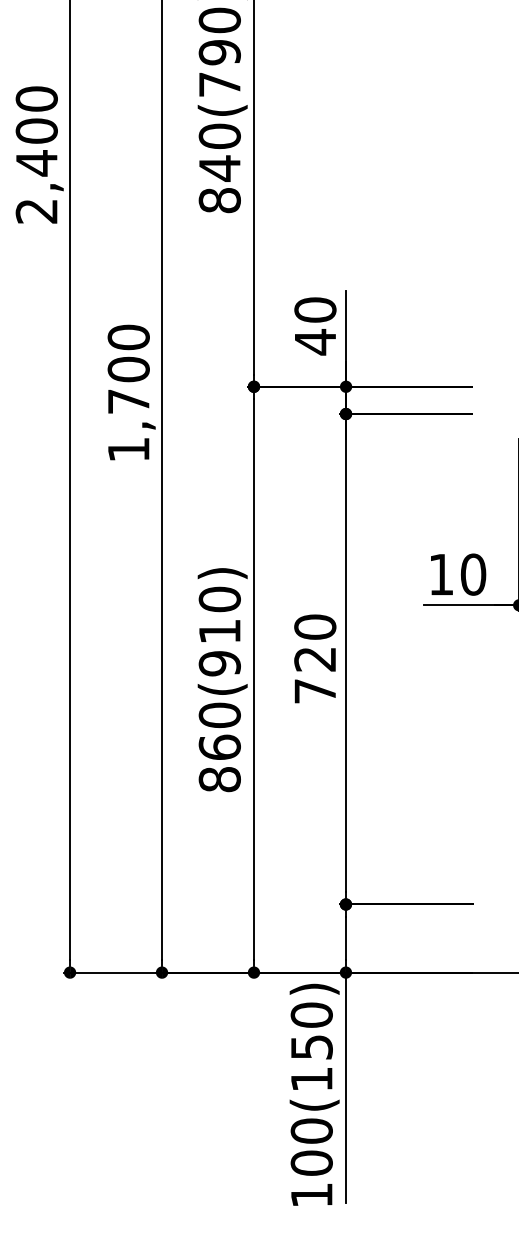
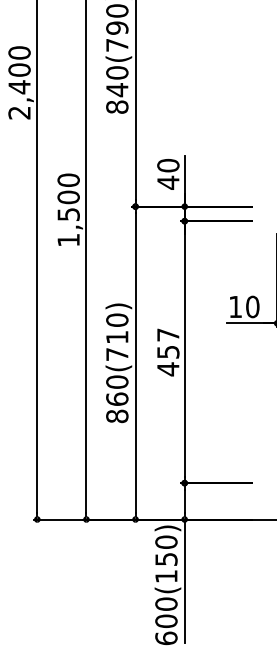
text: (128, 401) -> (68, 214), 1,700 -> 1,500
text: (315, 659) -> (168, 352), 720 -> 457
text: (220, 663) -> (117, 354), 860(910) -> 860(710)
text: (311, 1195) -> (166, 638), 100(150) -> 600(150)

